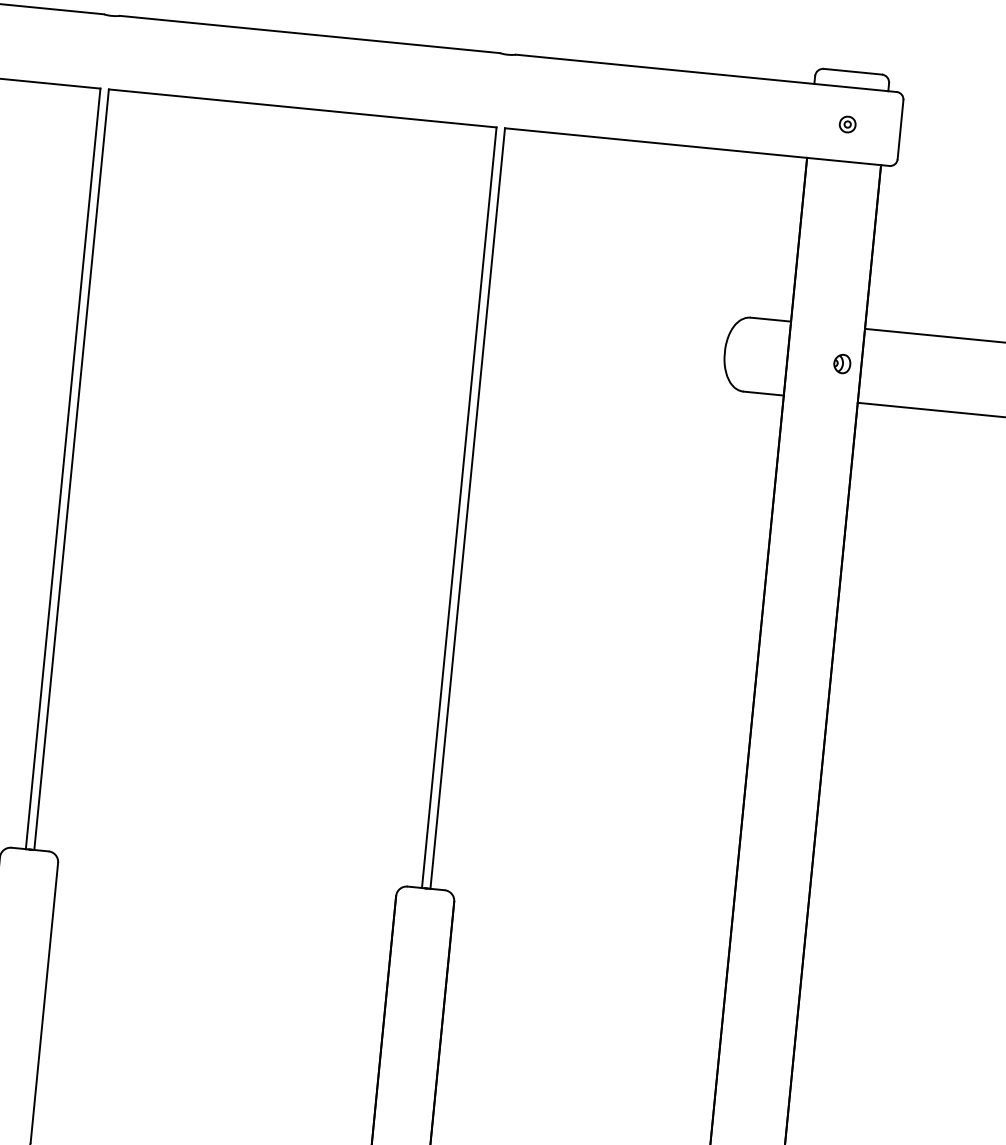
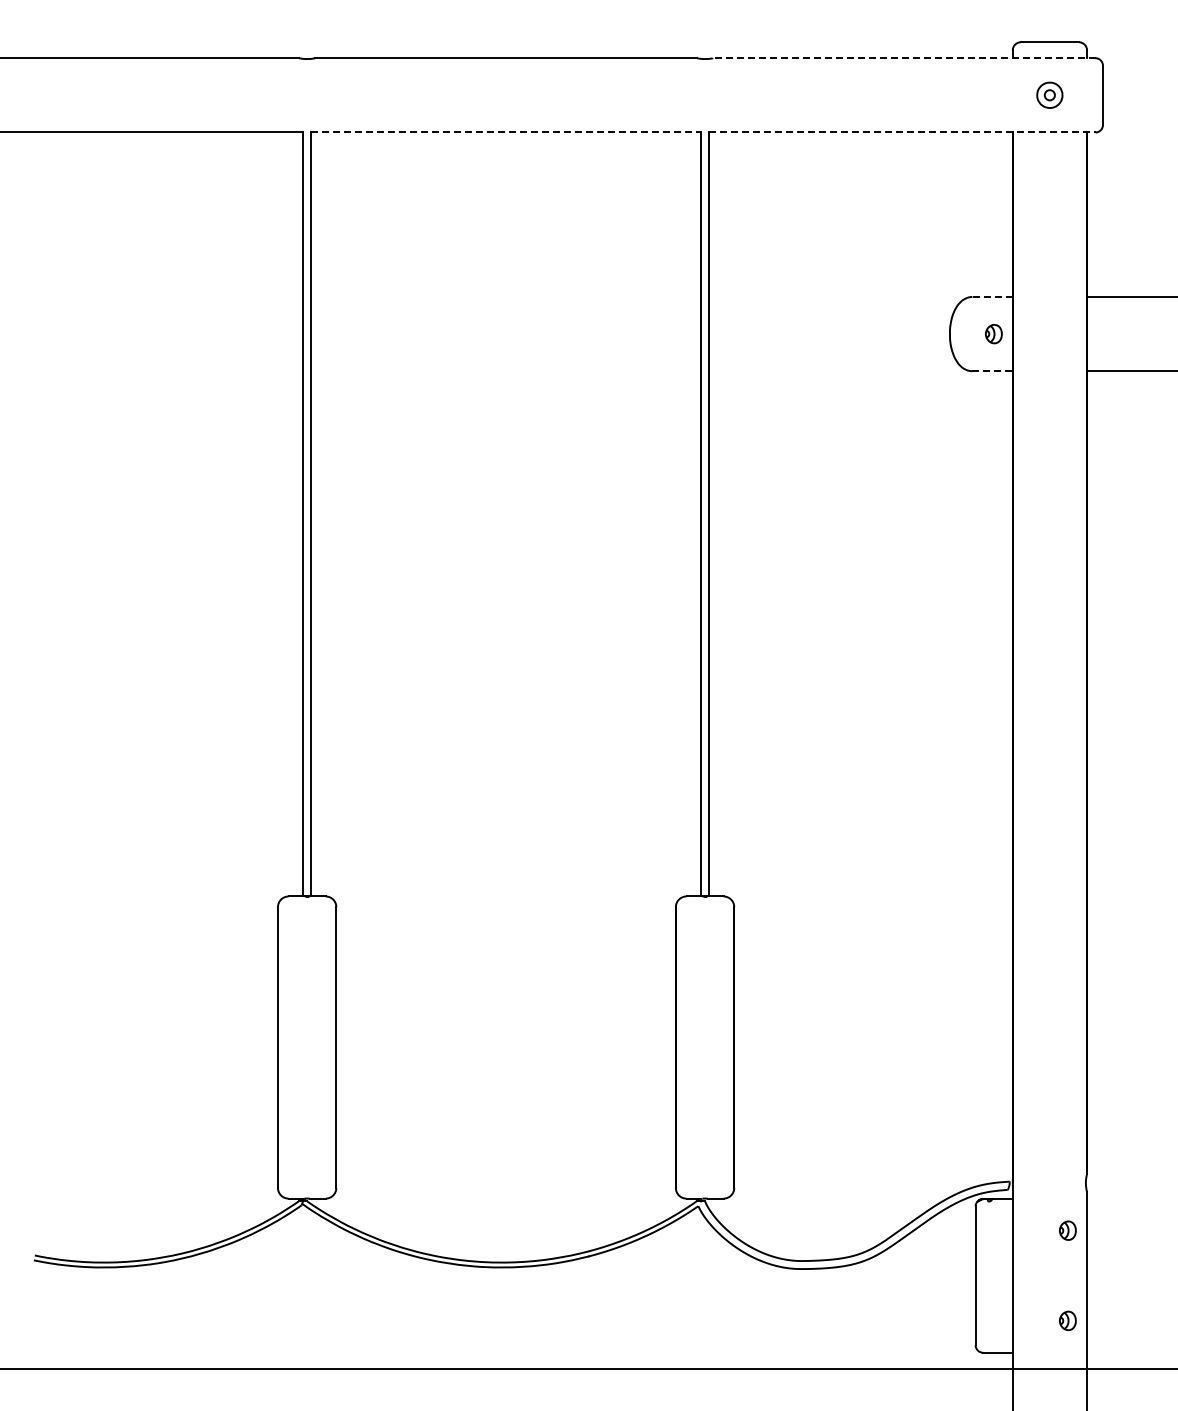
line: (705, 73) -> (903, 58), solid -> dashed
line: (303, 108) -> (506, 132), solid -> dashed
part: (847, 124) -> (1049, 95), size x1.6
line: (697, 147) -> (902, 132), solid -> dashed
line: (770, 319) -> (992, 296), solid -> dashed
part: (841, 364) -> (993, 334), moved
line: (764, 393) -> (993, 371), solid -> dashed

